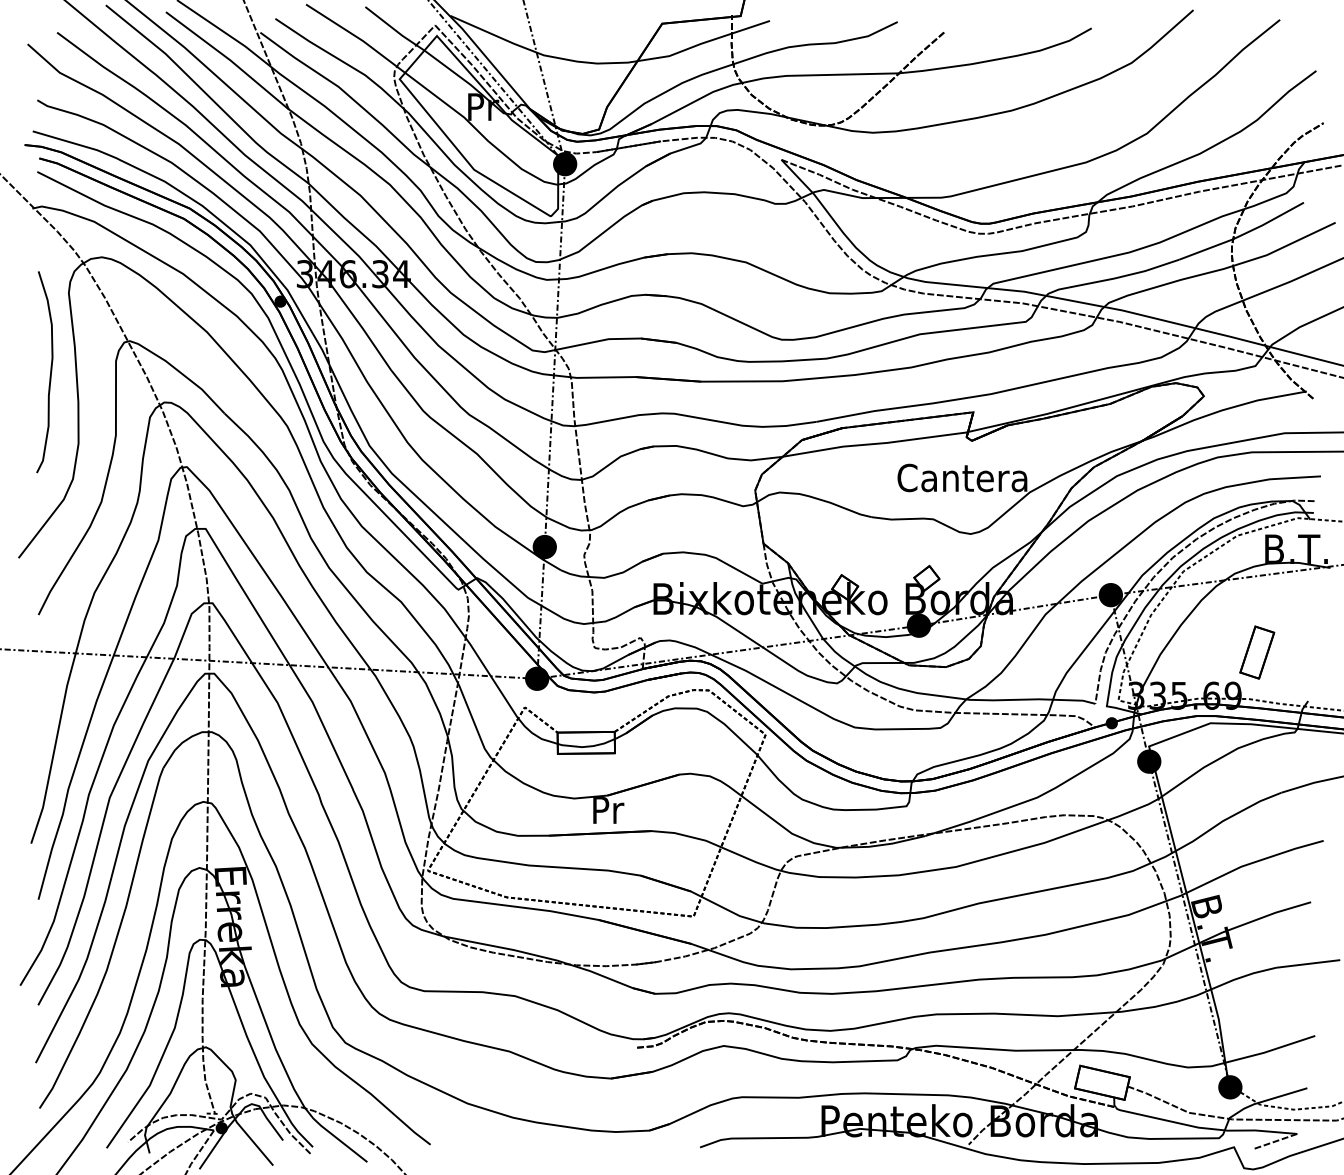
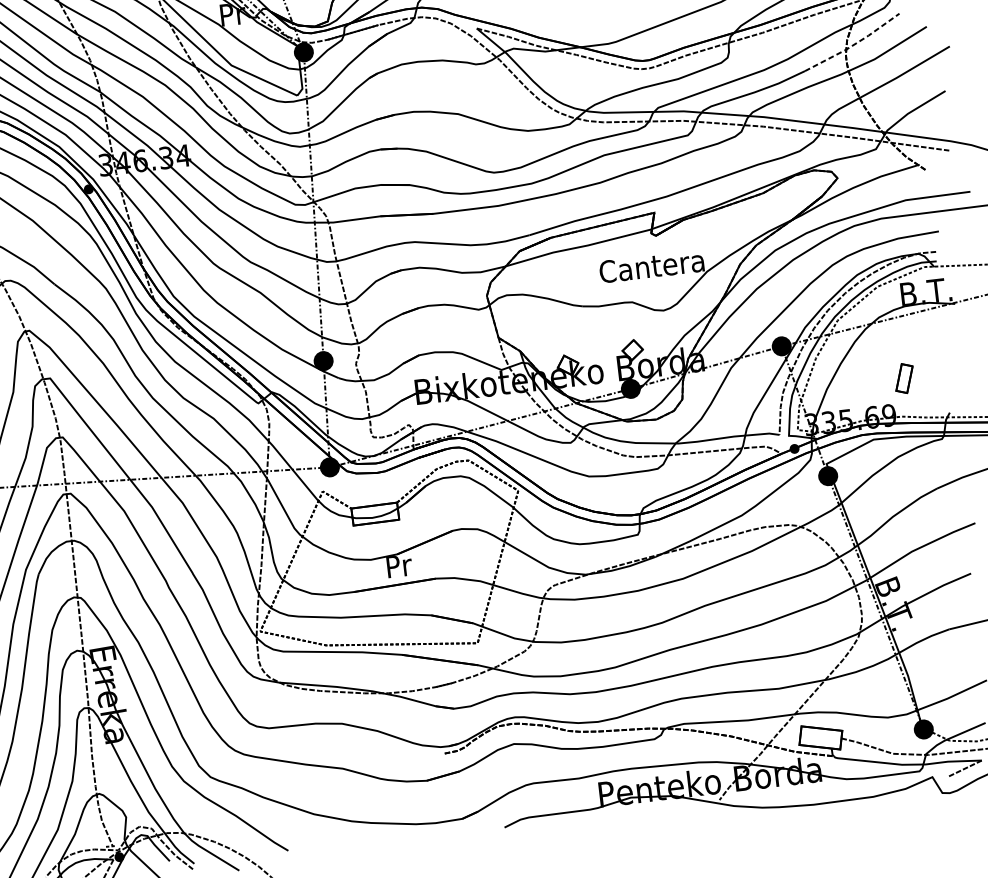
line: (1243, 234) -> (854, 44), solid -> dashed
part: (1257, 652) -> (904, 378), size x0.7

